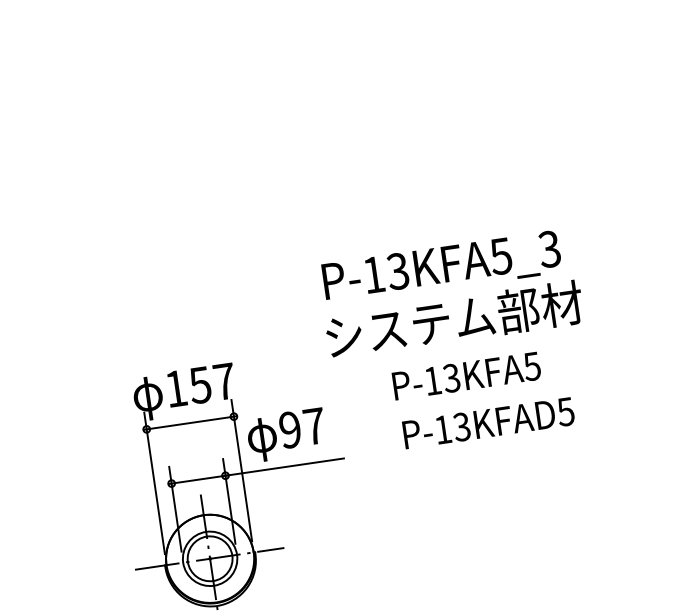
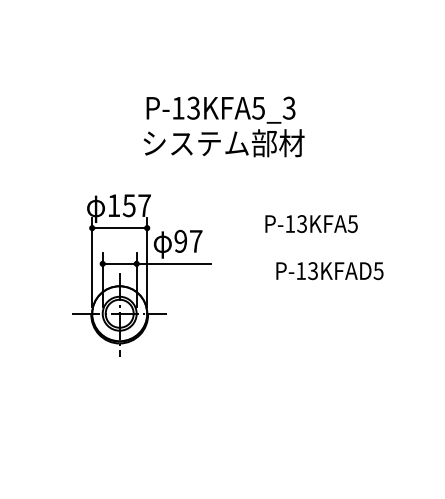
text: (449, 293) -> (223, 126), moved
text: (466, 375) -> (311, 223), moved
text: (488, 423) -> (329, 271), moved

